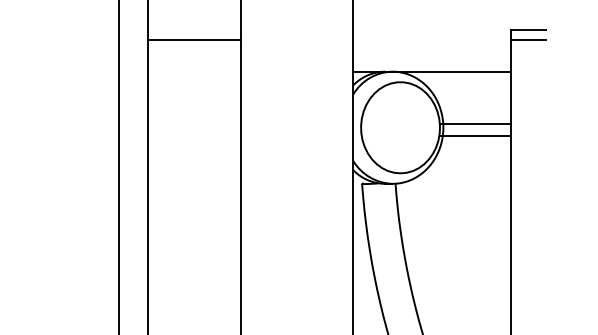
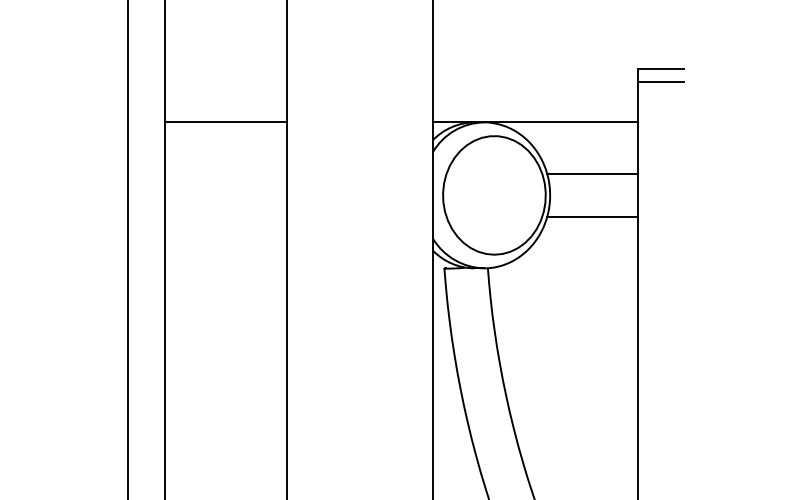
line: (193, 40) -> (225, 122), moved
line: (475, 124) -> (592, 217), moved
line: (475, 136) -> (592, 173), moved

